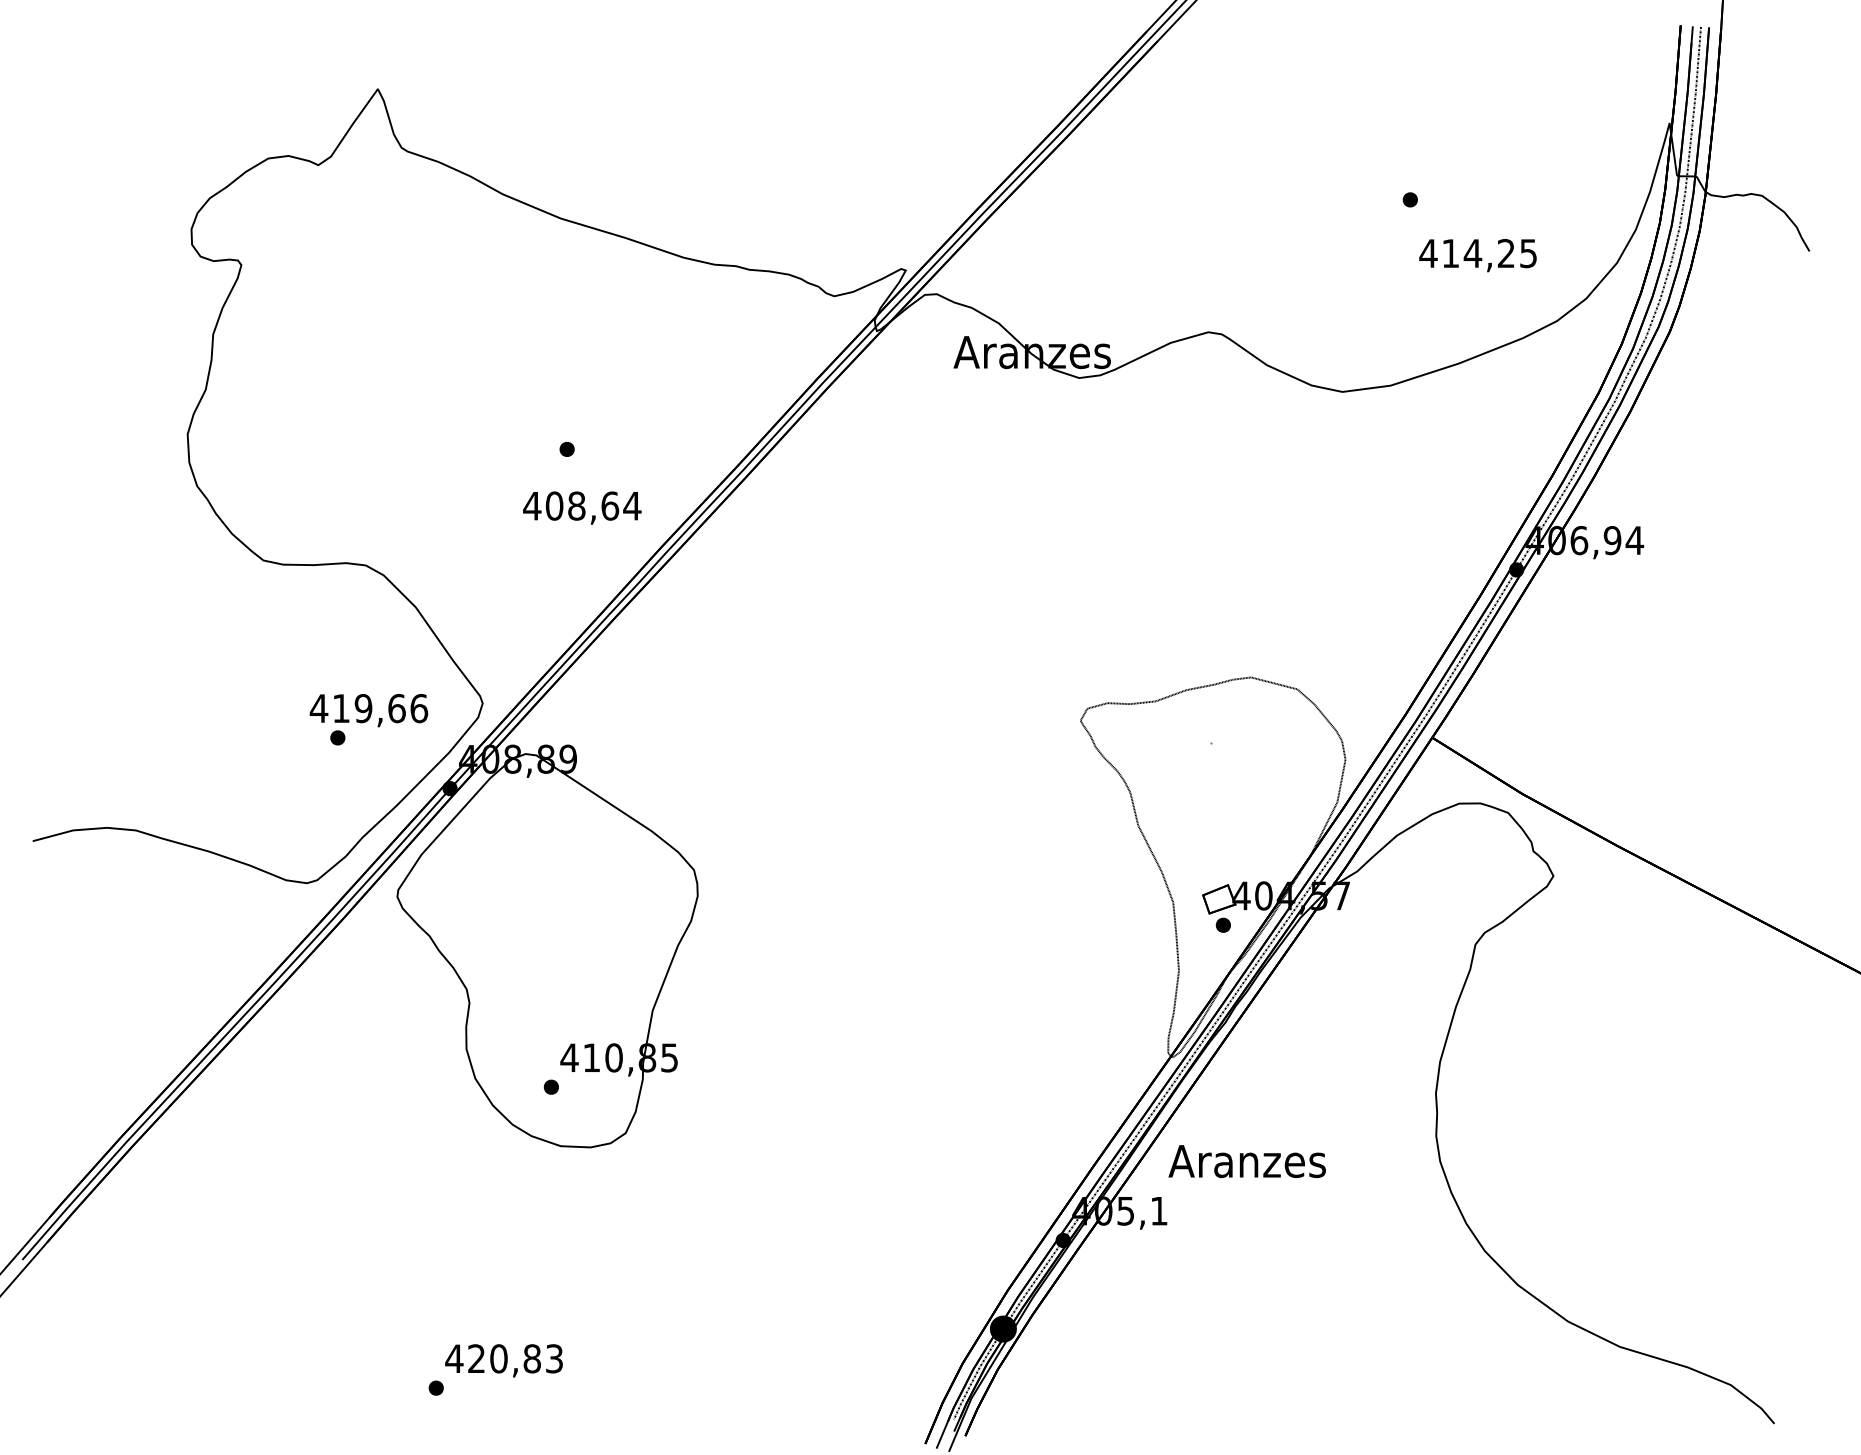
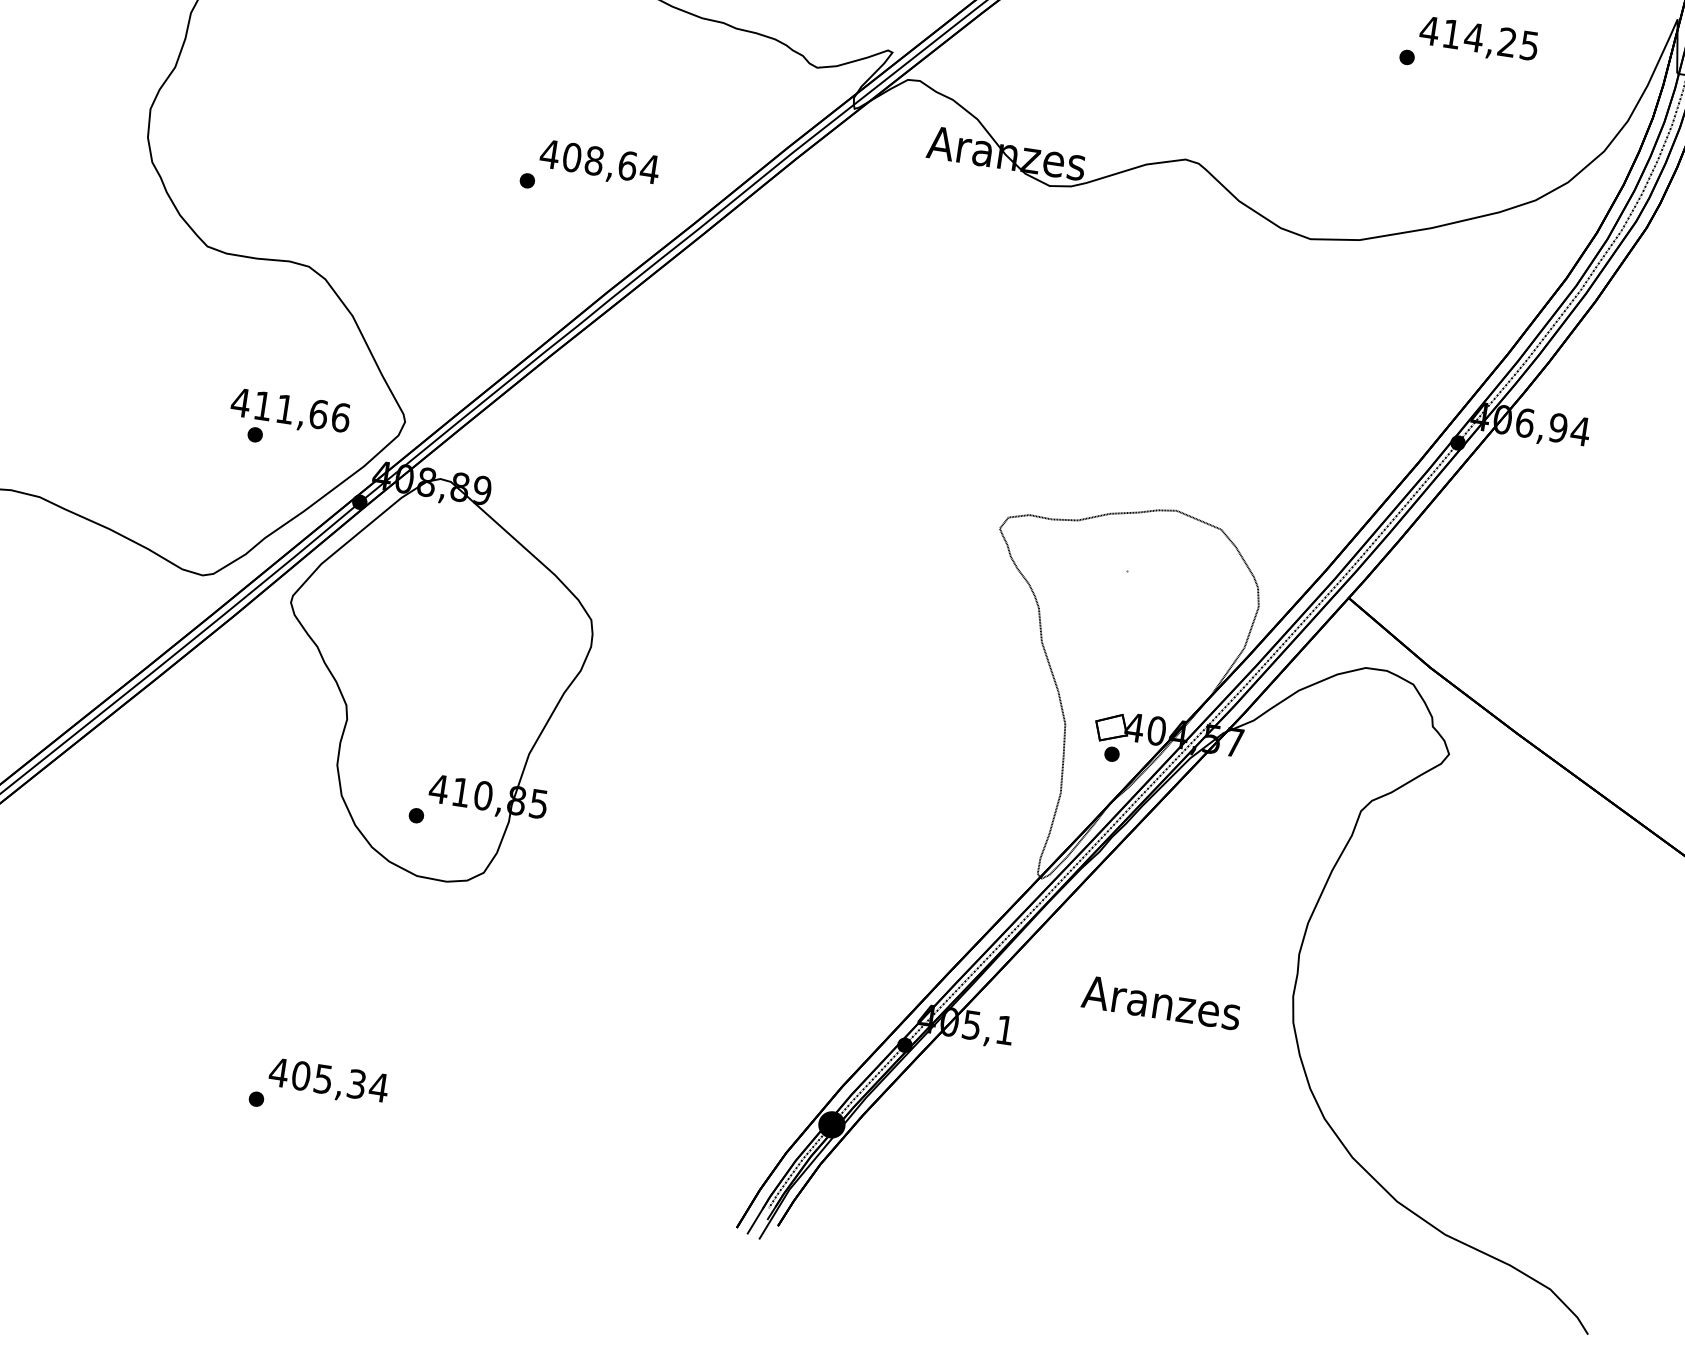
text: (1477, 255) -> (1478, 40), moved
text: (582, 507) -> (599, 163), moved
text: (363, 708) -> (285, 409), 419,66 -> 411,66
text: (1246, 1161) -> (1160, 1002), moved
text: (515, 1358) -> (340, 1081), 420,83 -> 405,34

